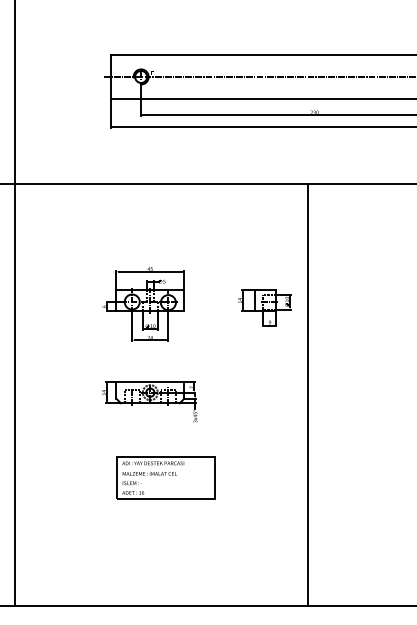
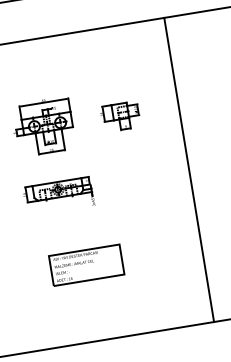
part: (264, 307) -> (120, 116), moved
line: (307, 394) -> (188, 169), moved
part: (165, 477) -> (86, 264), moved

